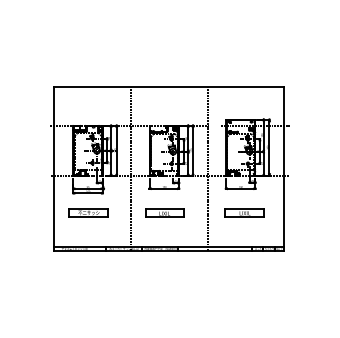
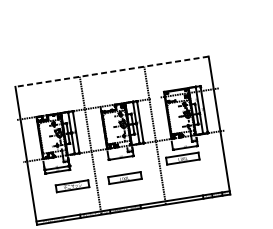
line: (169, 86) -> (112, 71), solid -> dashed
part: (88, 212) -> (72, 186), moved
part: (244, 212) -> (182, 158), moved

